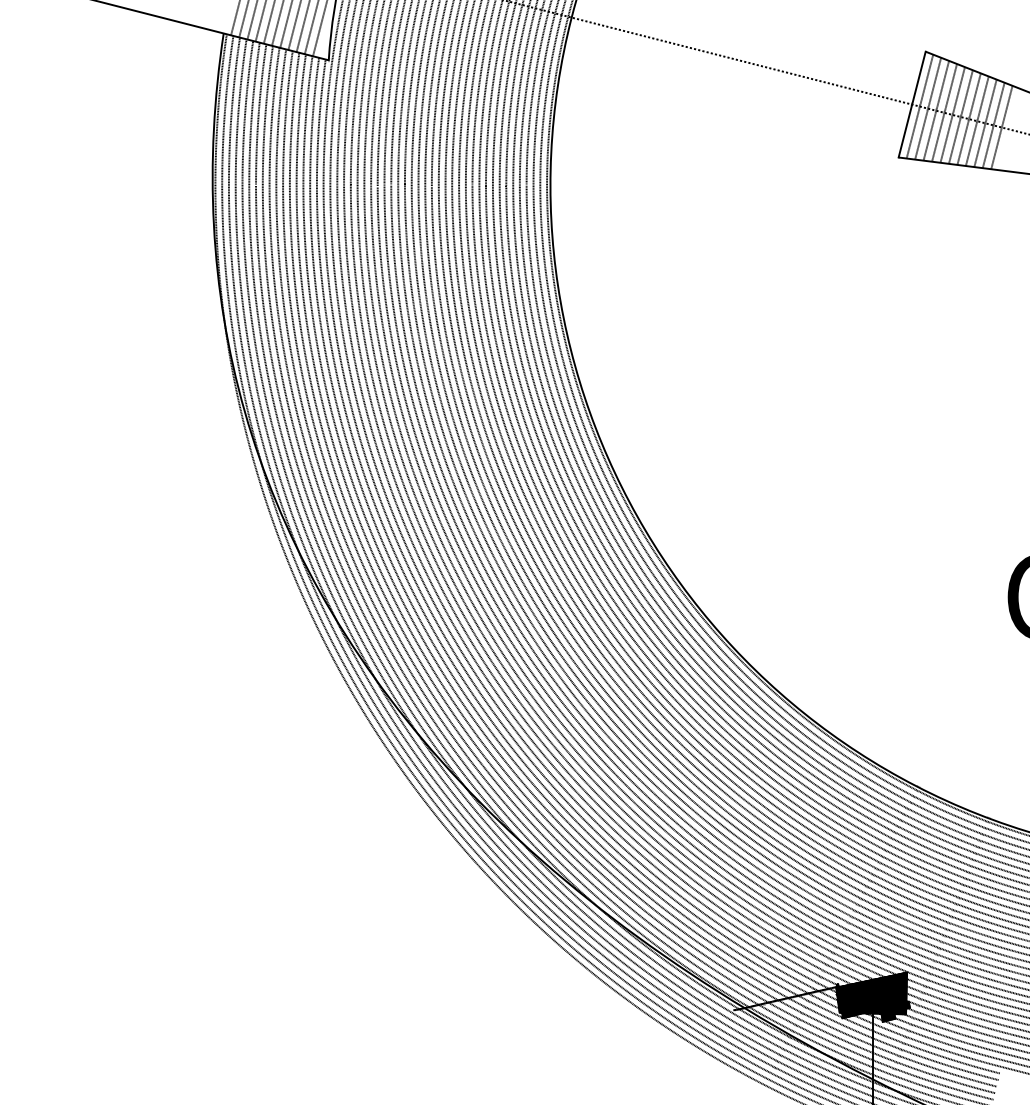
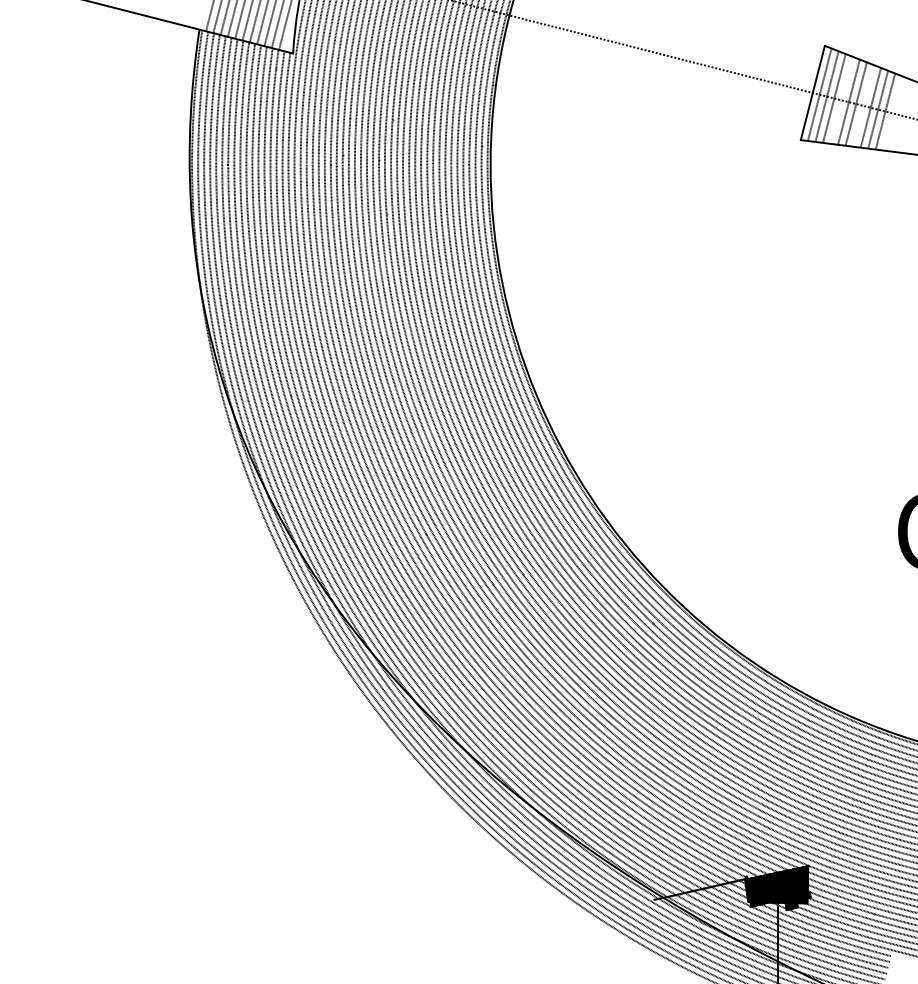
line: (944, 111) -> (841, 99), removed
line: (969, 118) -> (863, 105), removed
line: (1001, 127) -> (892, 113), removed

